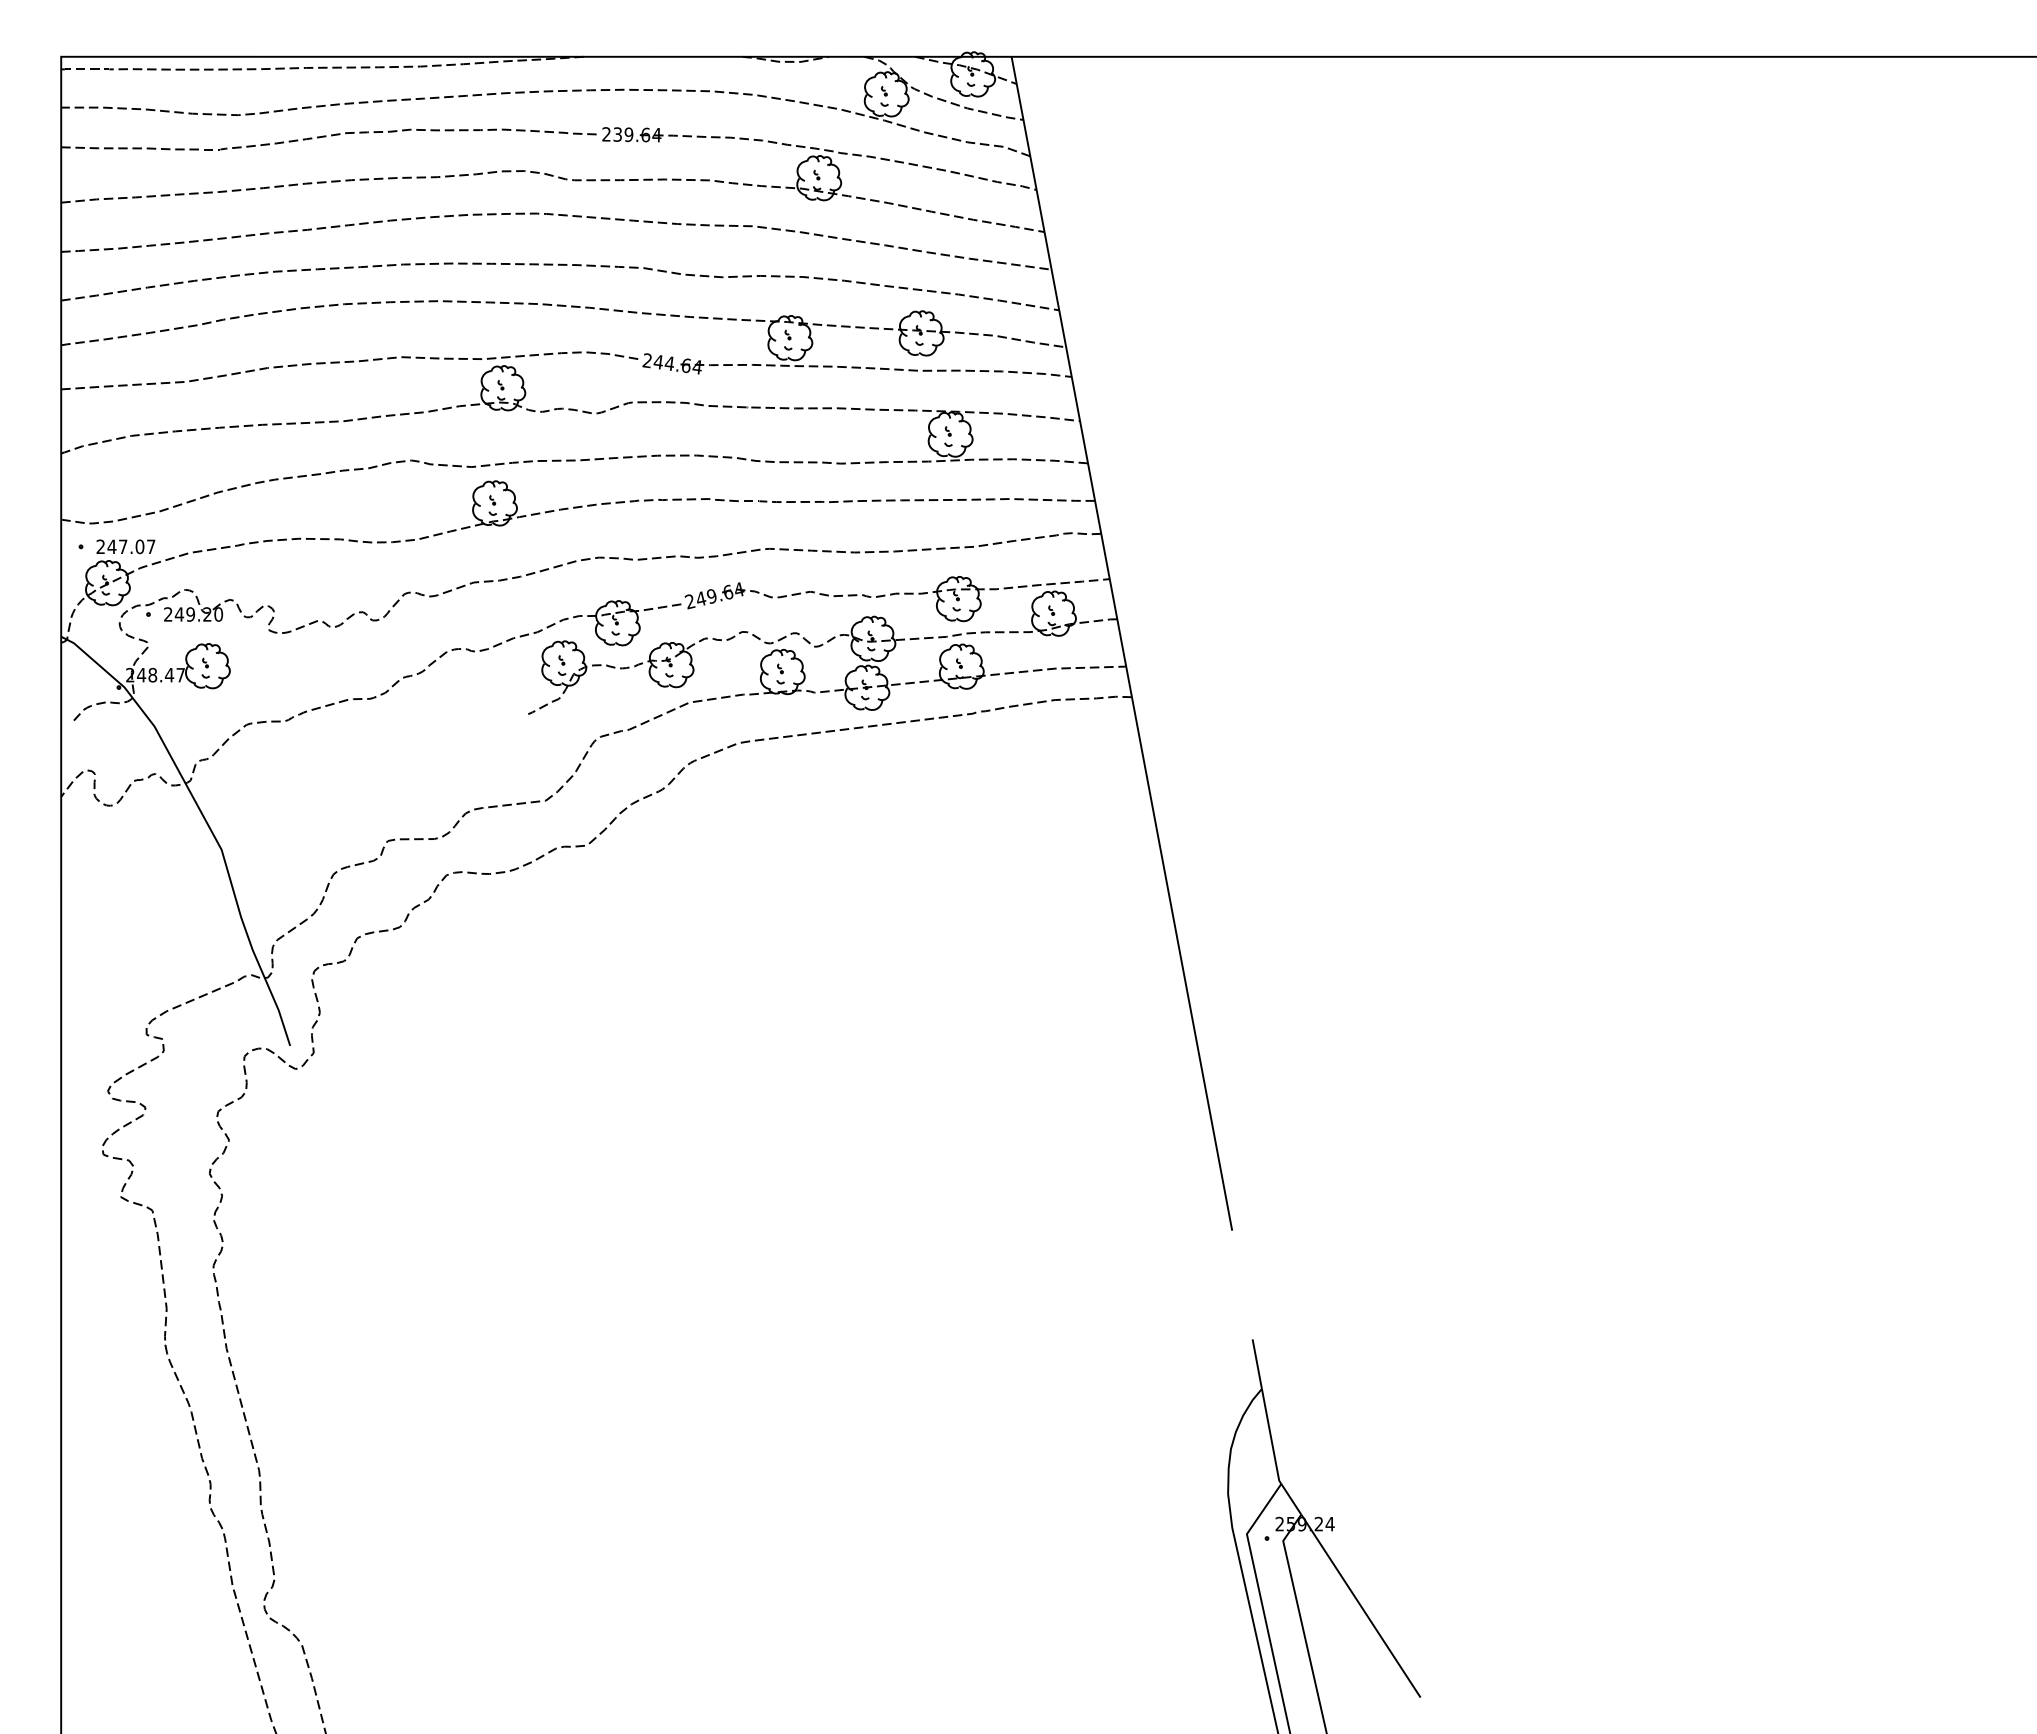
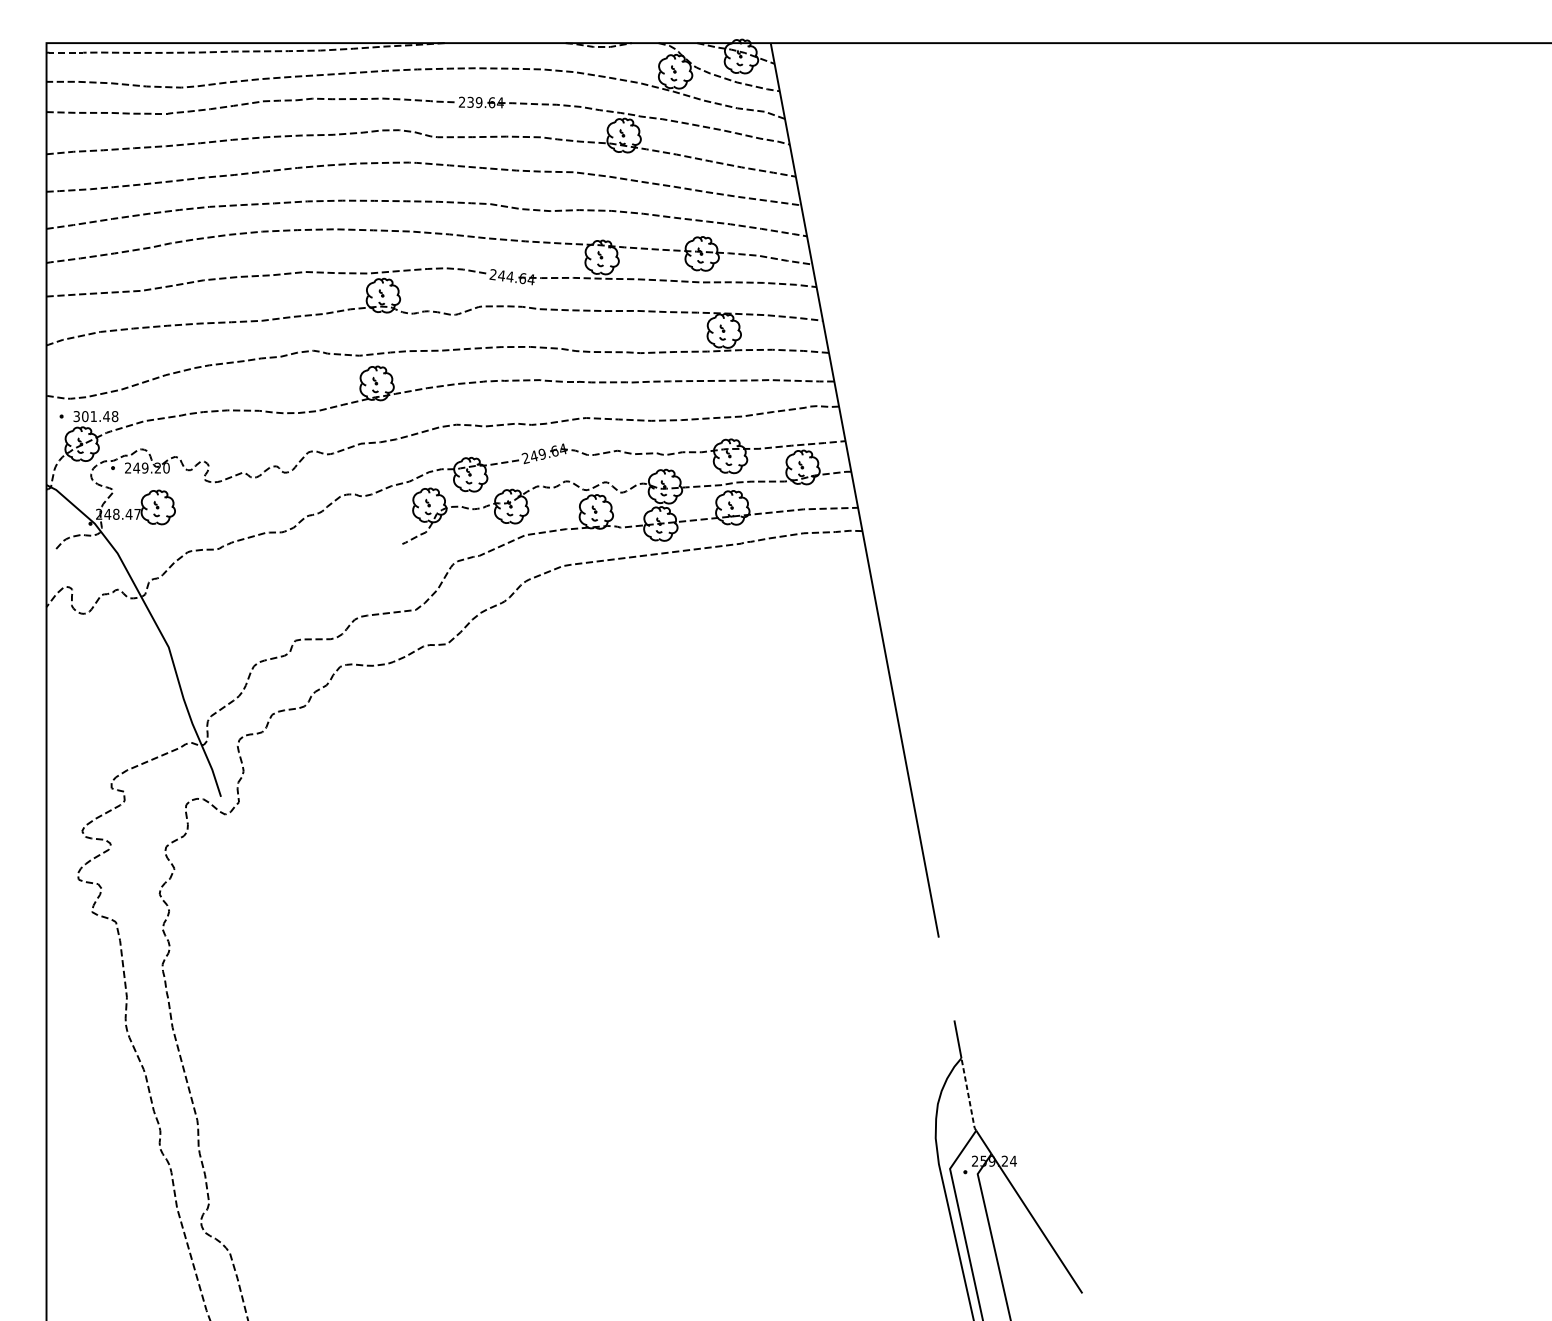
text: (125, 546) -> (95, 416), 247.07 -> 301.48
line: (1270, 1436) -> (968, 1094), solid -> dashed

